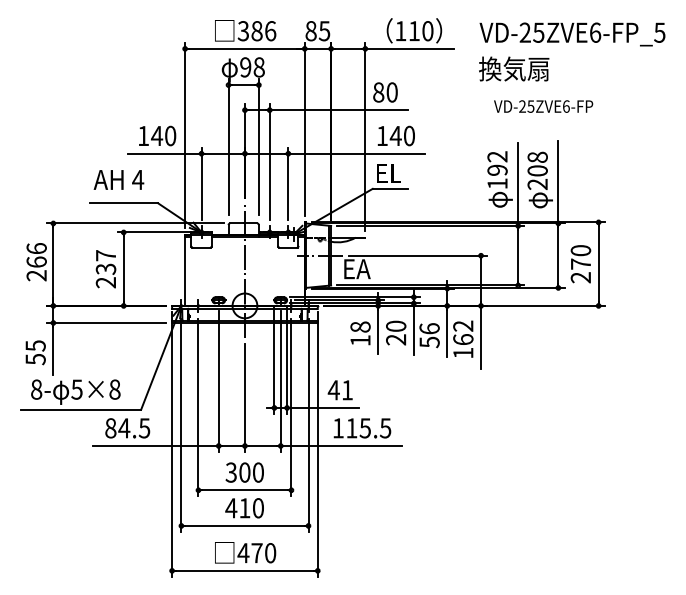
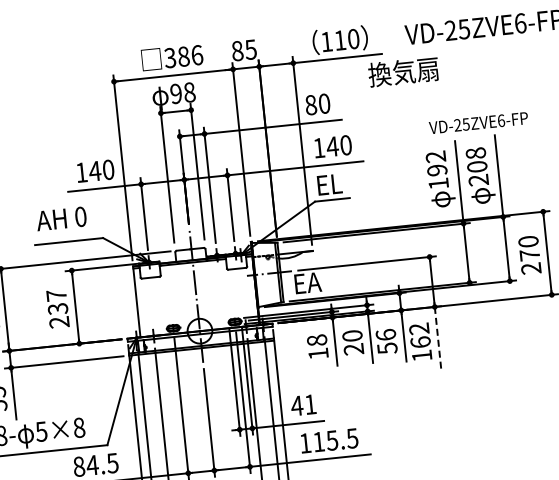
text: (514, 68) -> (403, 71), moved
text: (543, 106) -> (478, 123), moved
text: (138, 179) -> (81, 216), 4 -> 0
line: (481, 337) -> (438, 338), solid -> dashed

